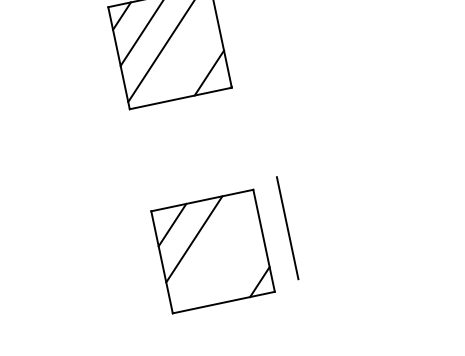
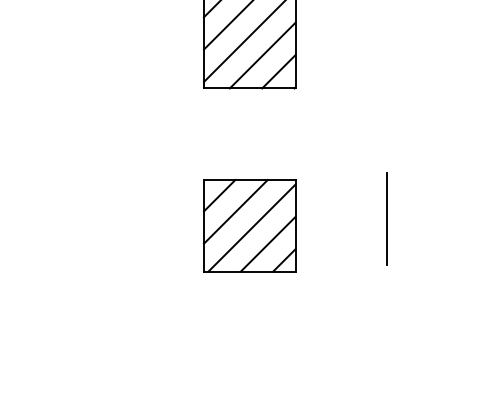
line: (187, 58) -> (262, 55), added
line: (286, 227) -> (386, 218), moved
line: (215, 253) -> (251, 227), added
line: (237, 267) -> (267, 243), added

